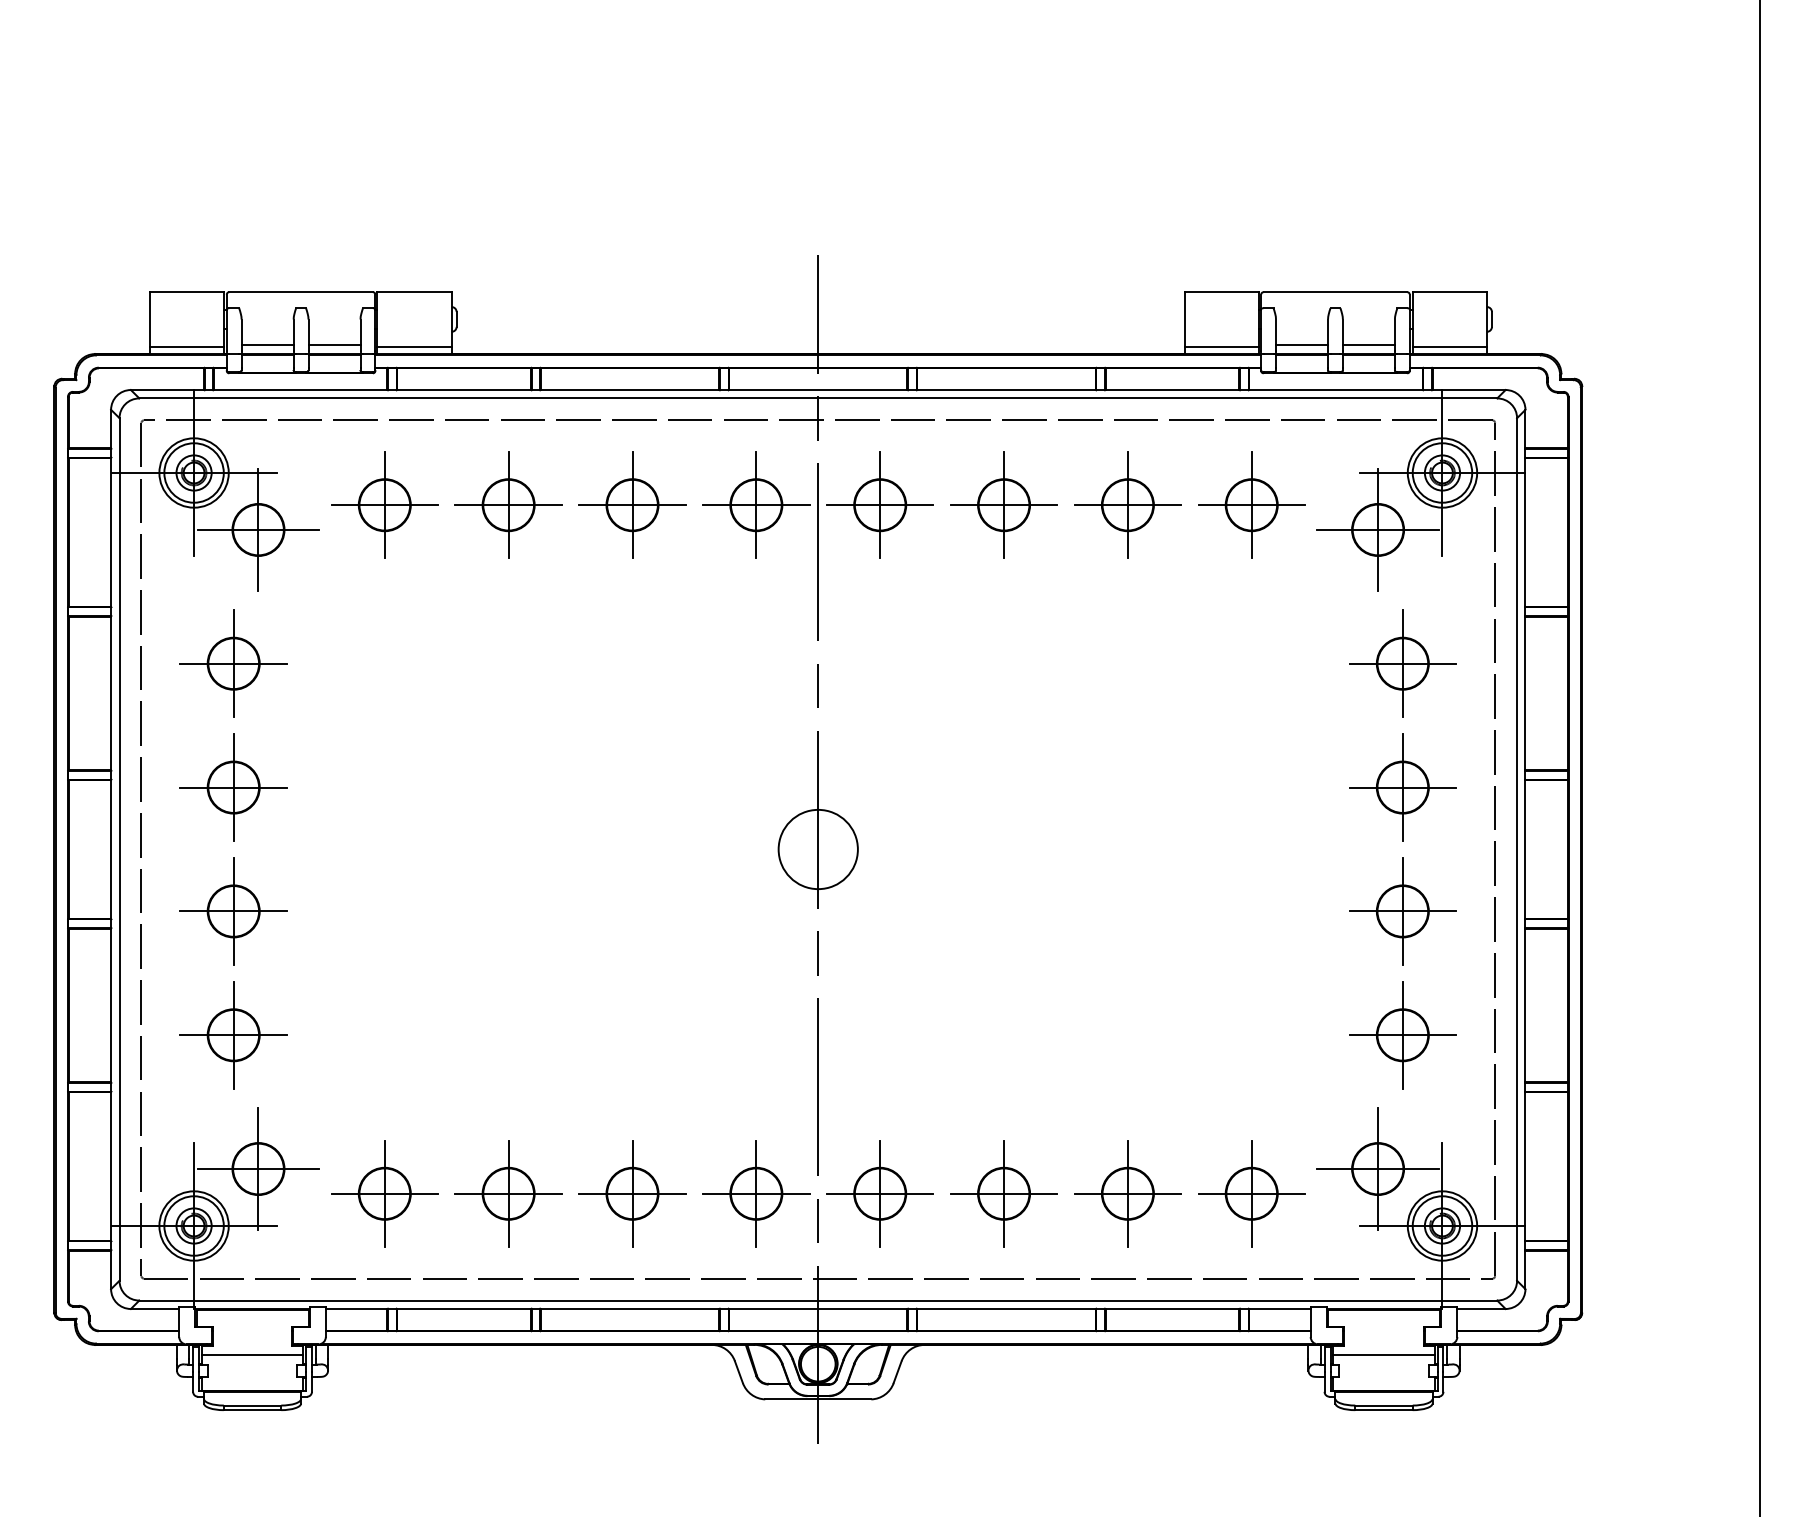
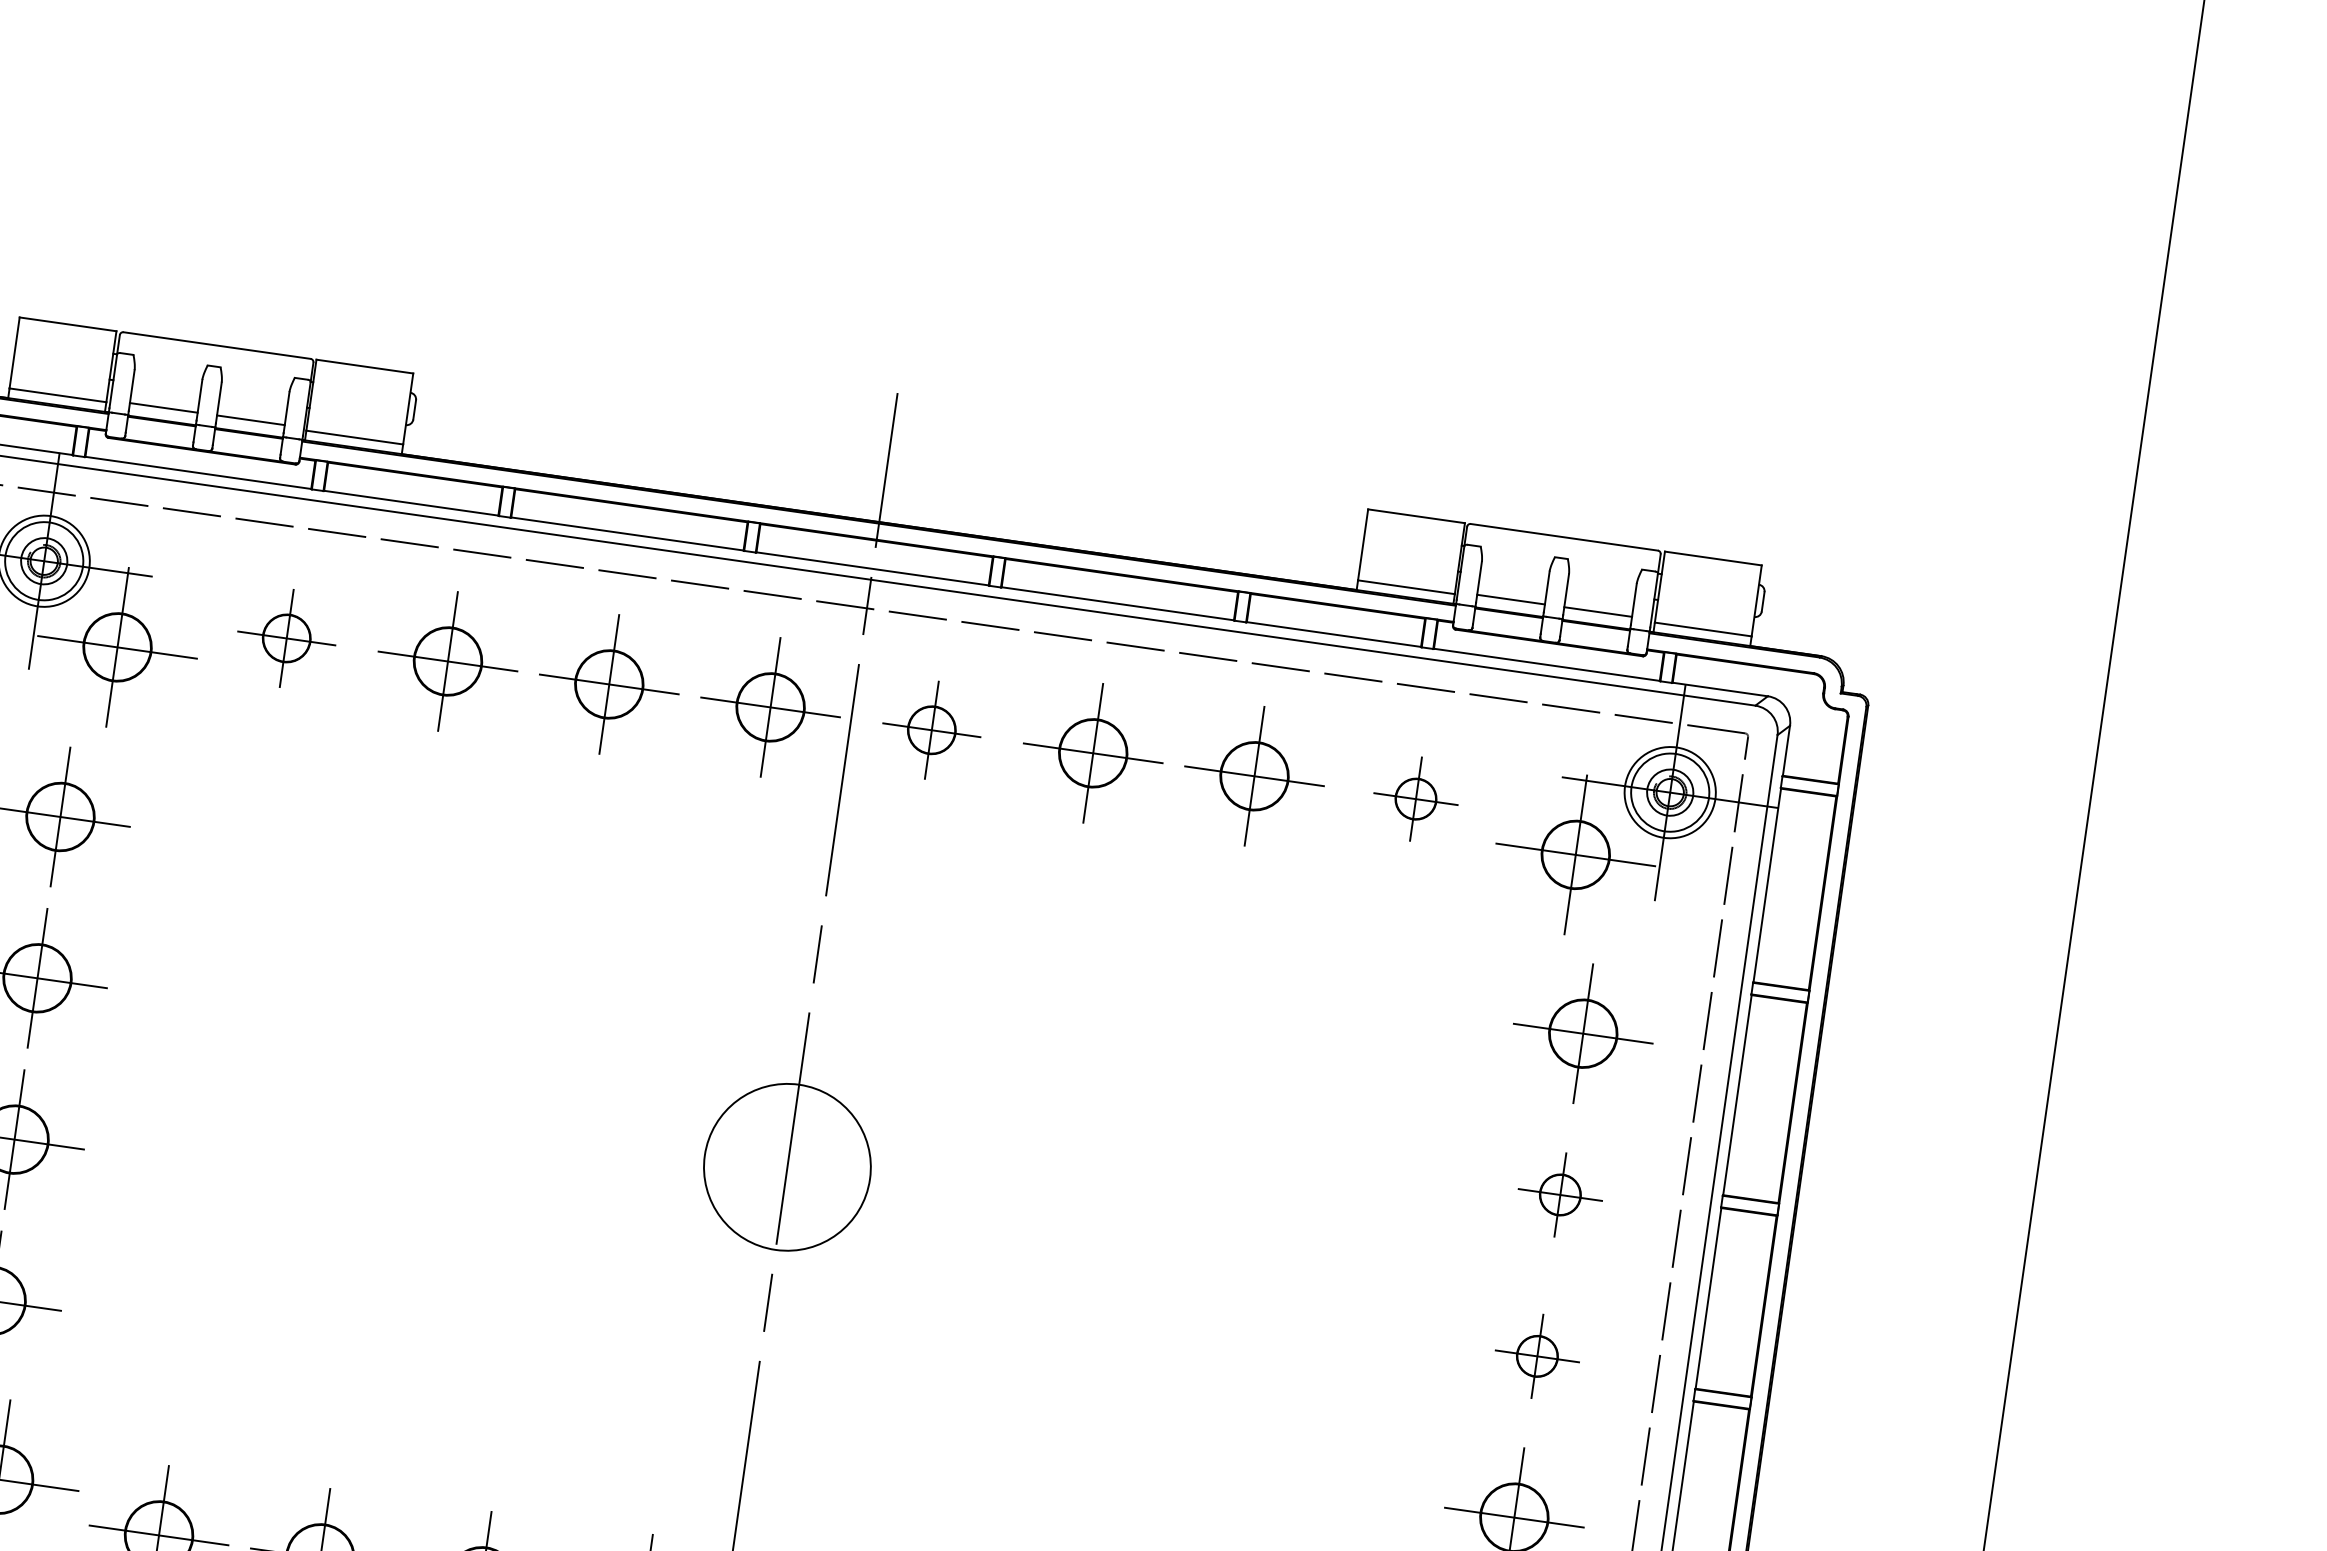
part: (384, 504) -> (286, 637), size x0.7
part: (879, 504) -> (931, 729), size x0.7
part: (1251, 504) -> (1415, 798), size x0.6
part: (1402, 787) -> (1559, 1194), size x0.6
circle: (817, 849) -> (786, 1167), size x1.6
part: (1402, 911) -> (1536, 1356), size x0.6

